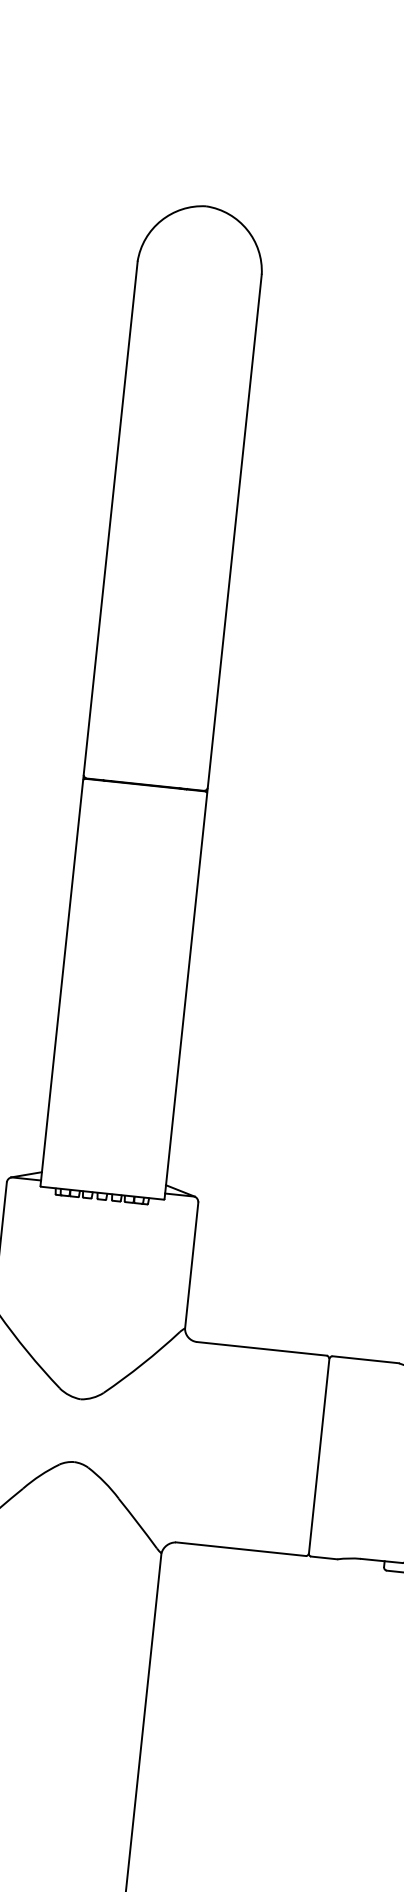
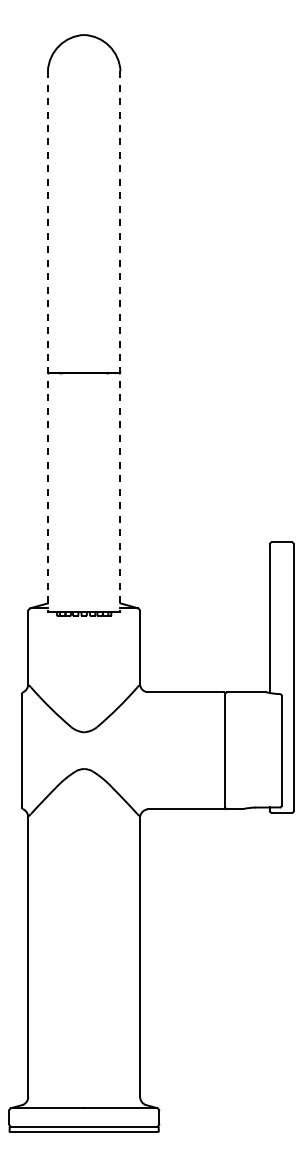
line: (88, 724) -> (47, 341), solid -> dashed
line: (213, 737) -> (120, 341), solid -> dashed

